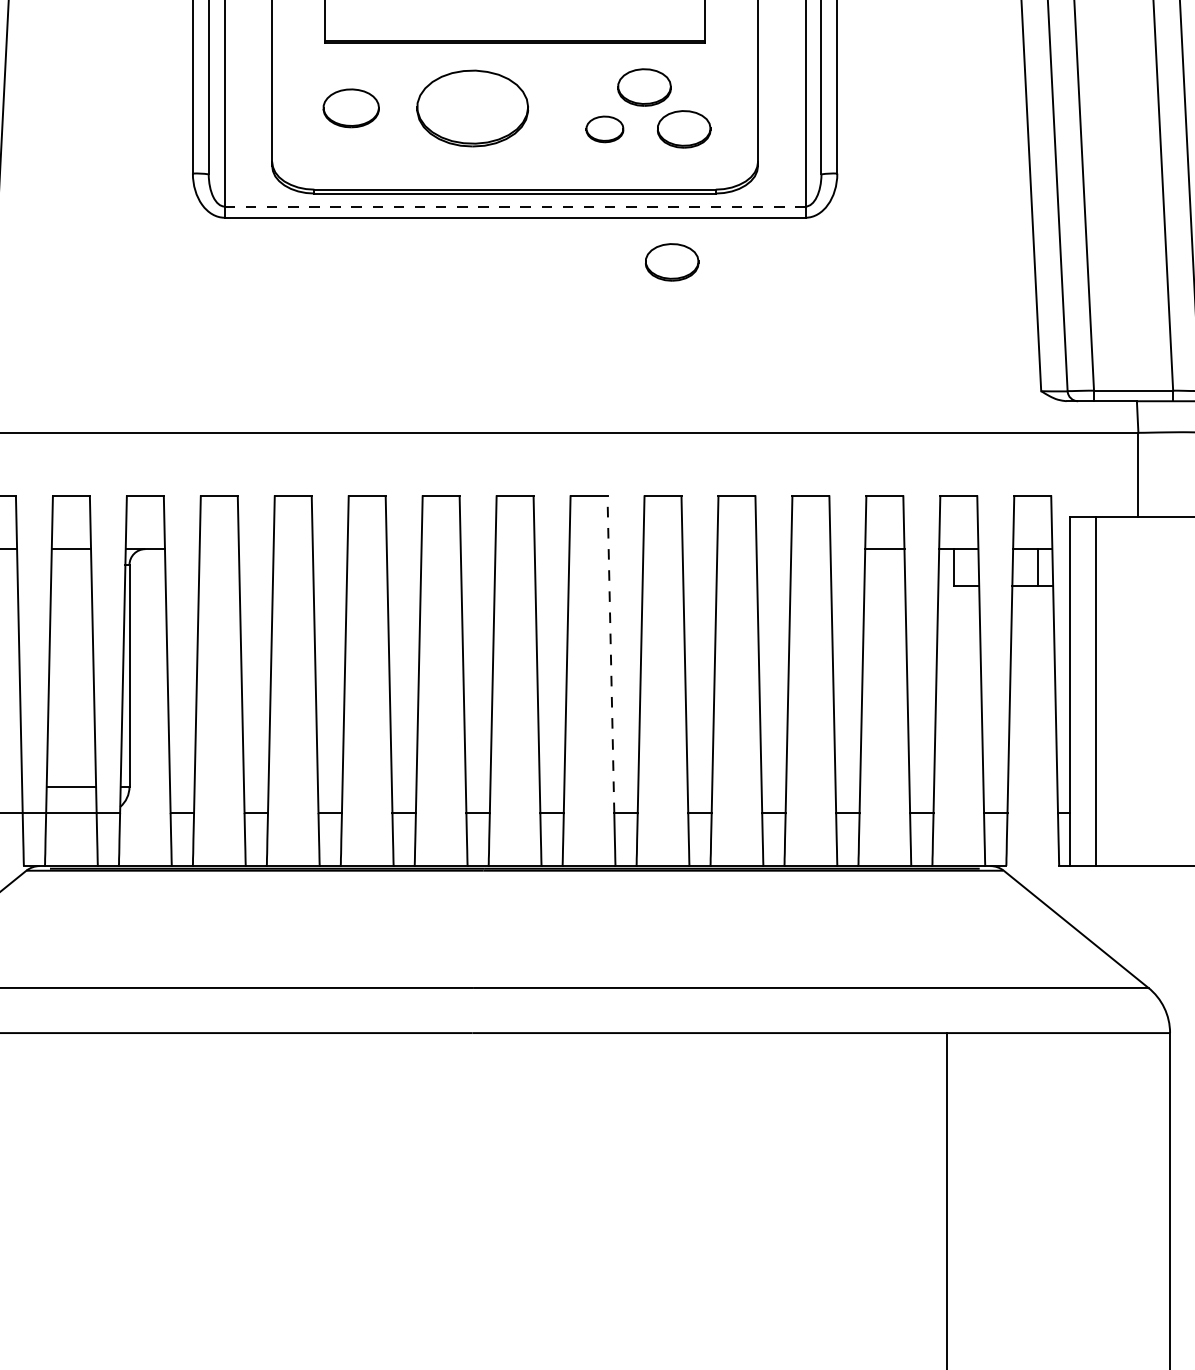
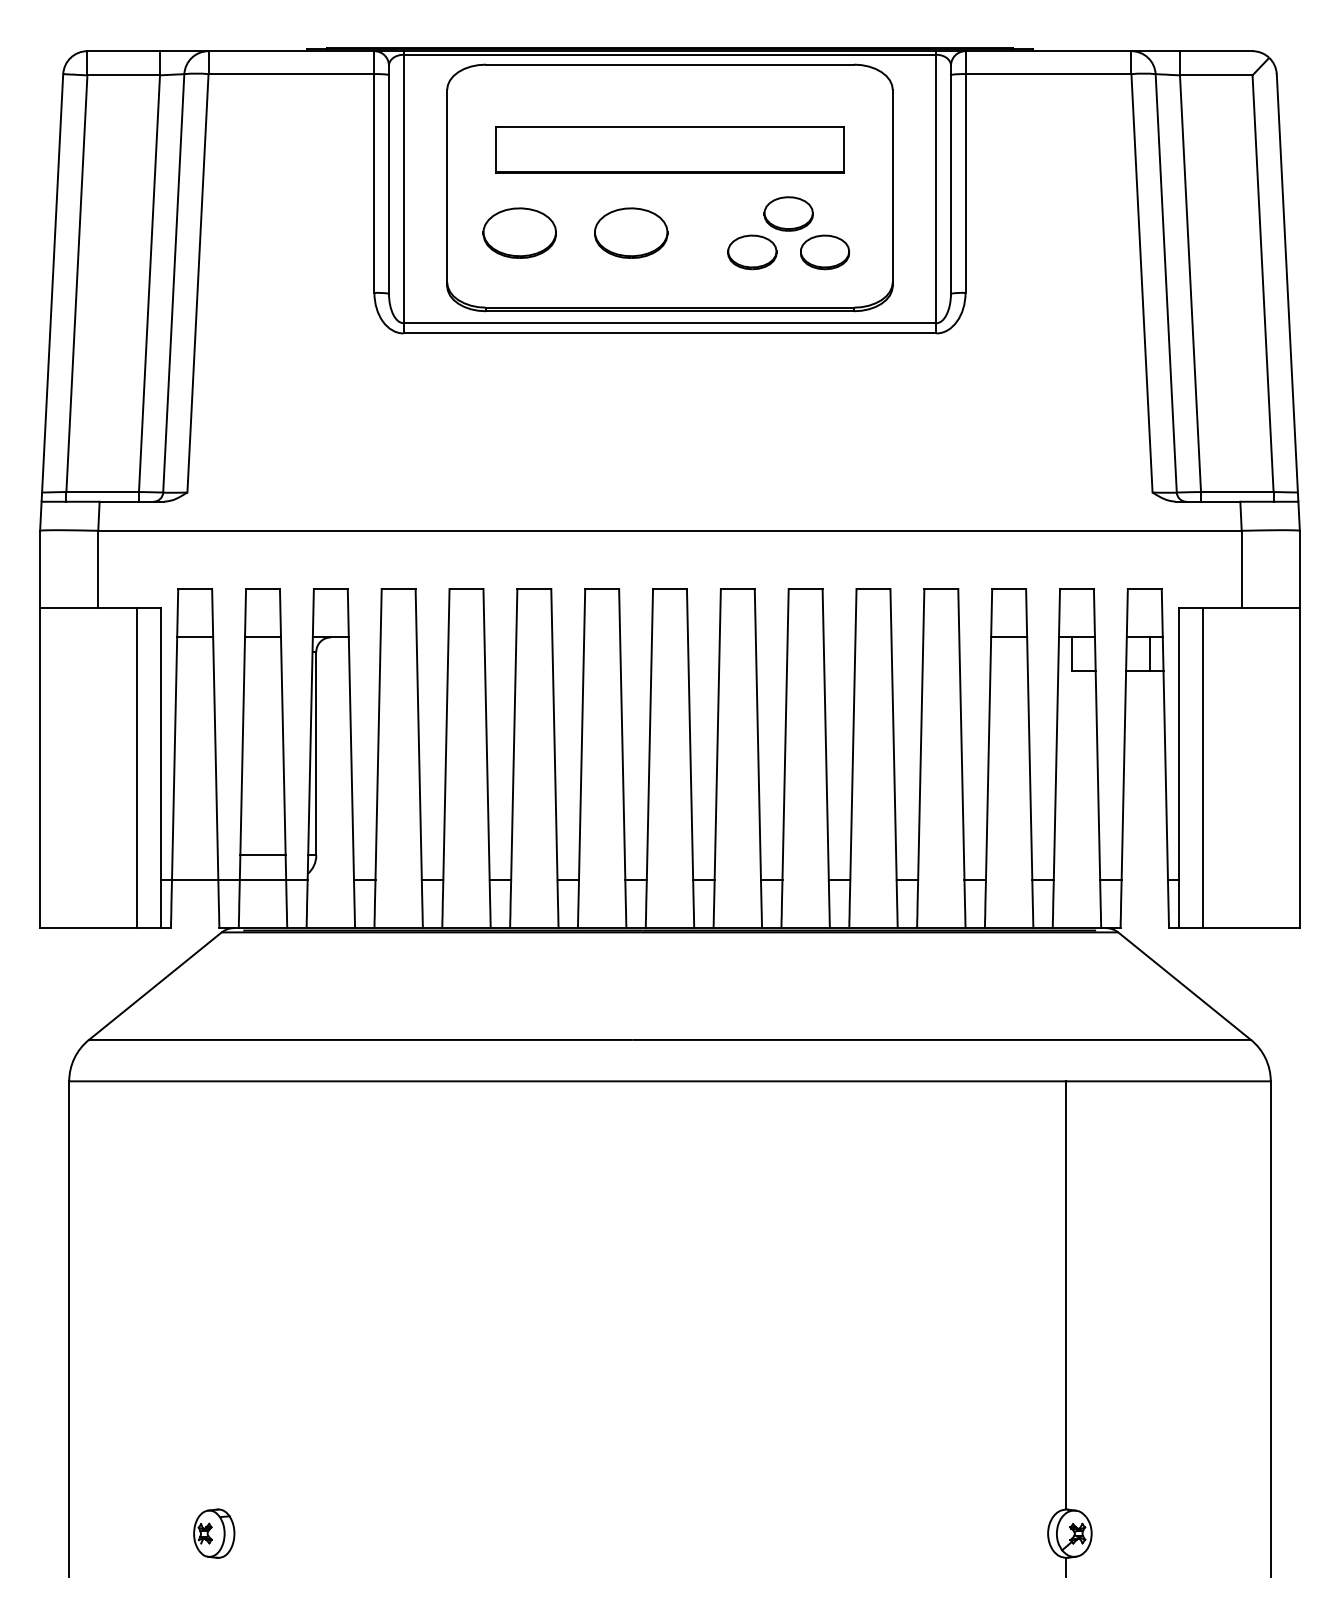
part: (351, 107) -> (519, 232), size x1.43
part: (473, 107) -> (631, 232), size x0.71
part: (605, 129) -> (752, 252), size x1.43
line: (515, 206) -> (670, 323), dashed -> solid
part: (672, 262) -> (814, 374), removed
line: (610, 653) -> (757, 733), dashed -> solid

